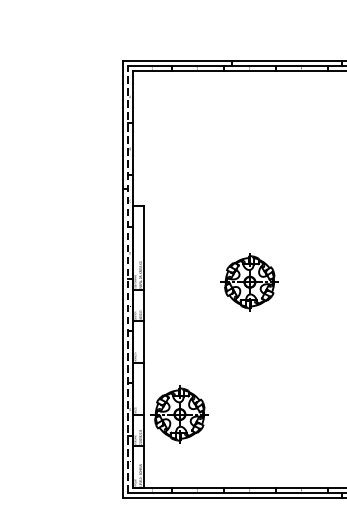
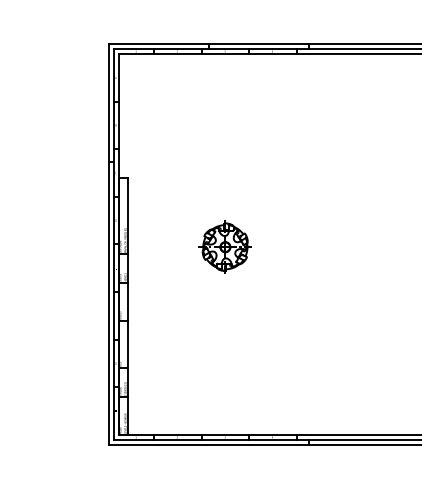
line: (128, 279) -> (114, 244), dashed -> solid
part: (178, 413) -> (160, 367), removed

